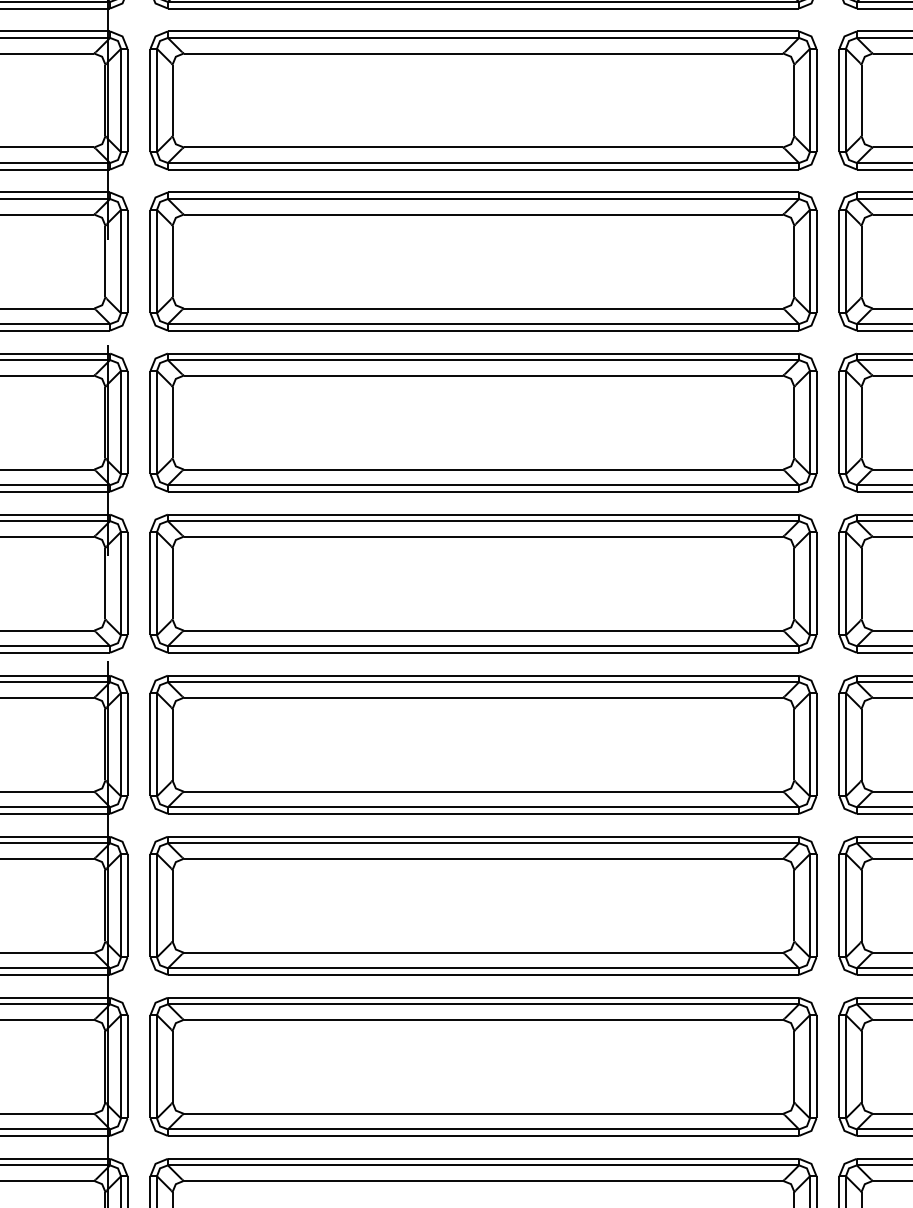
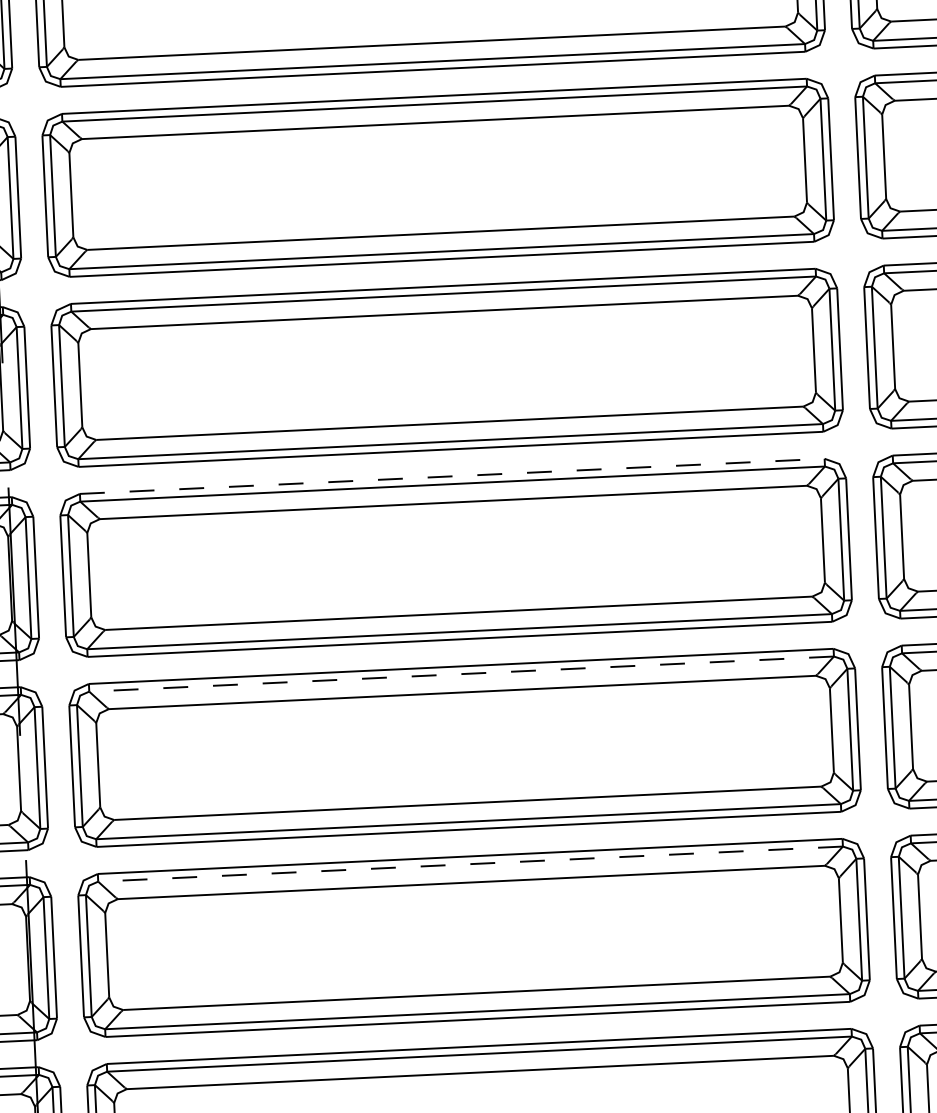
line: (483, 353) -> (452, 476), solid -> dashed
line: (483, 521) -> (461, 674), solid -> dashed
line: (483, 682) -> (470, 864), solid -> dashed

